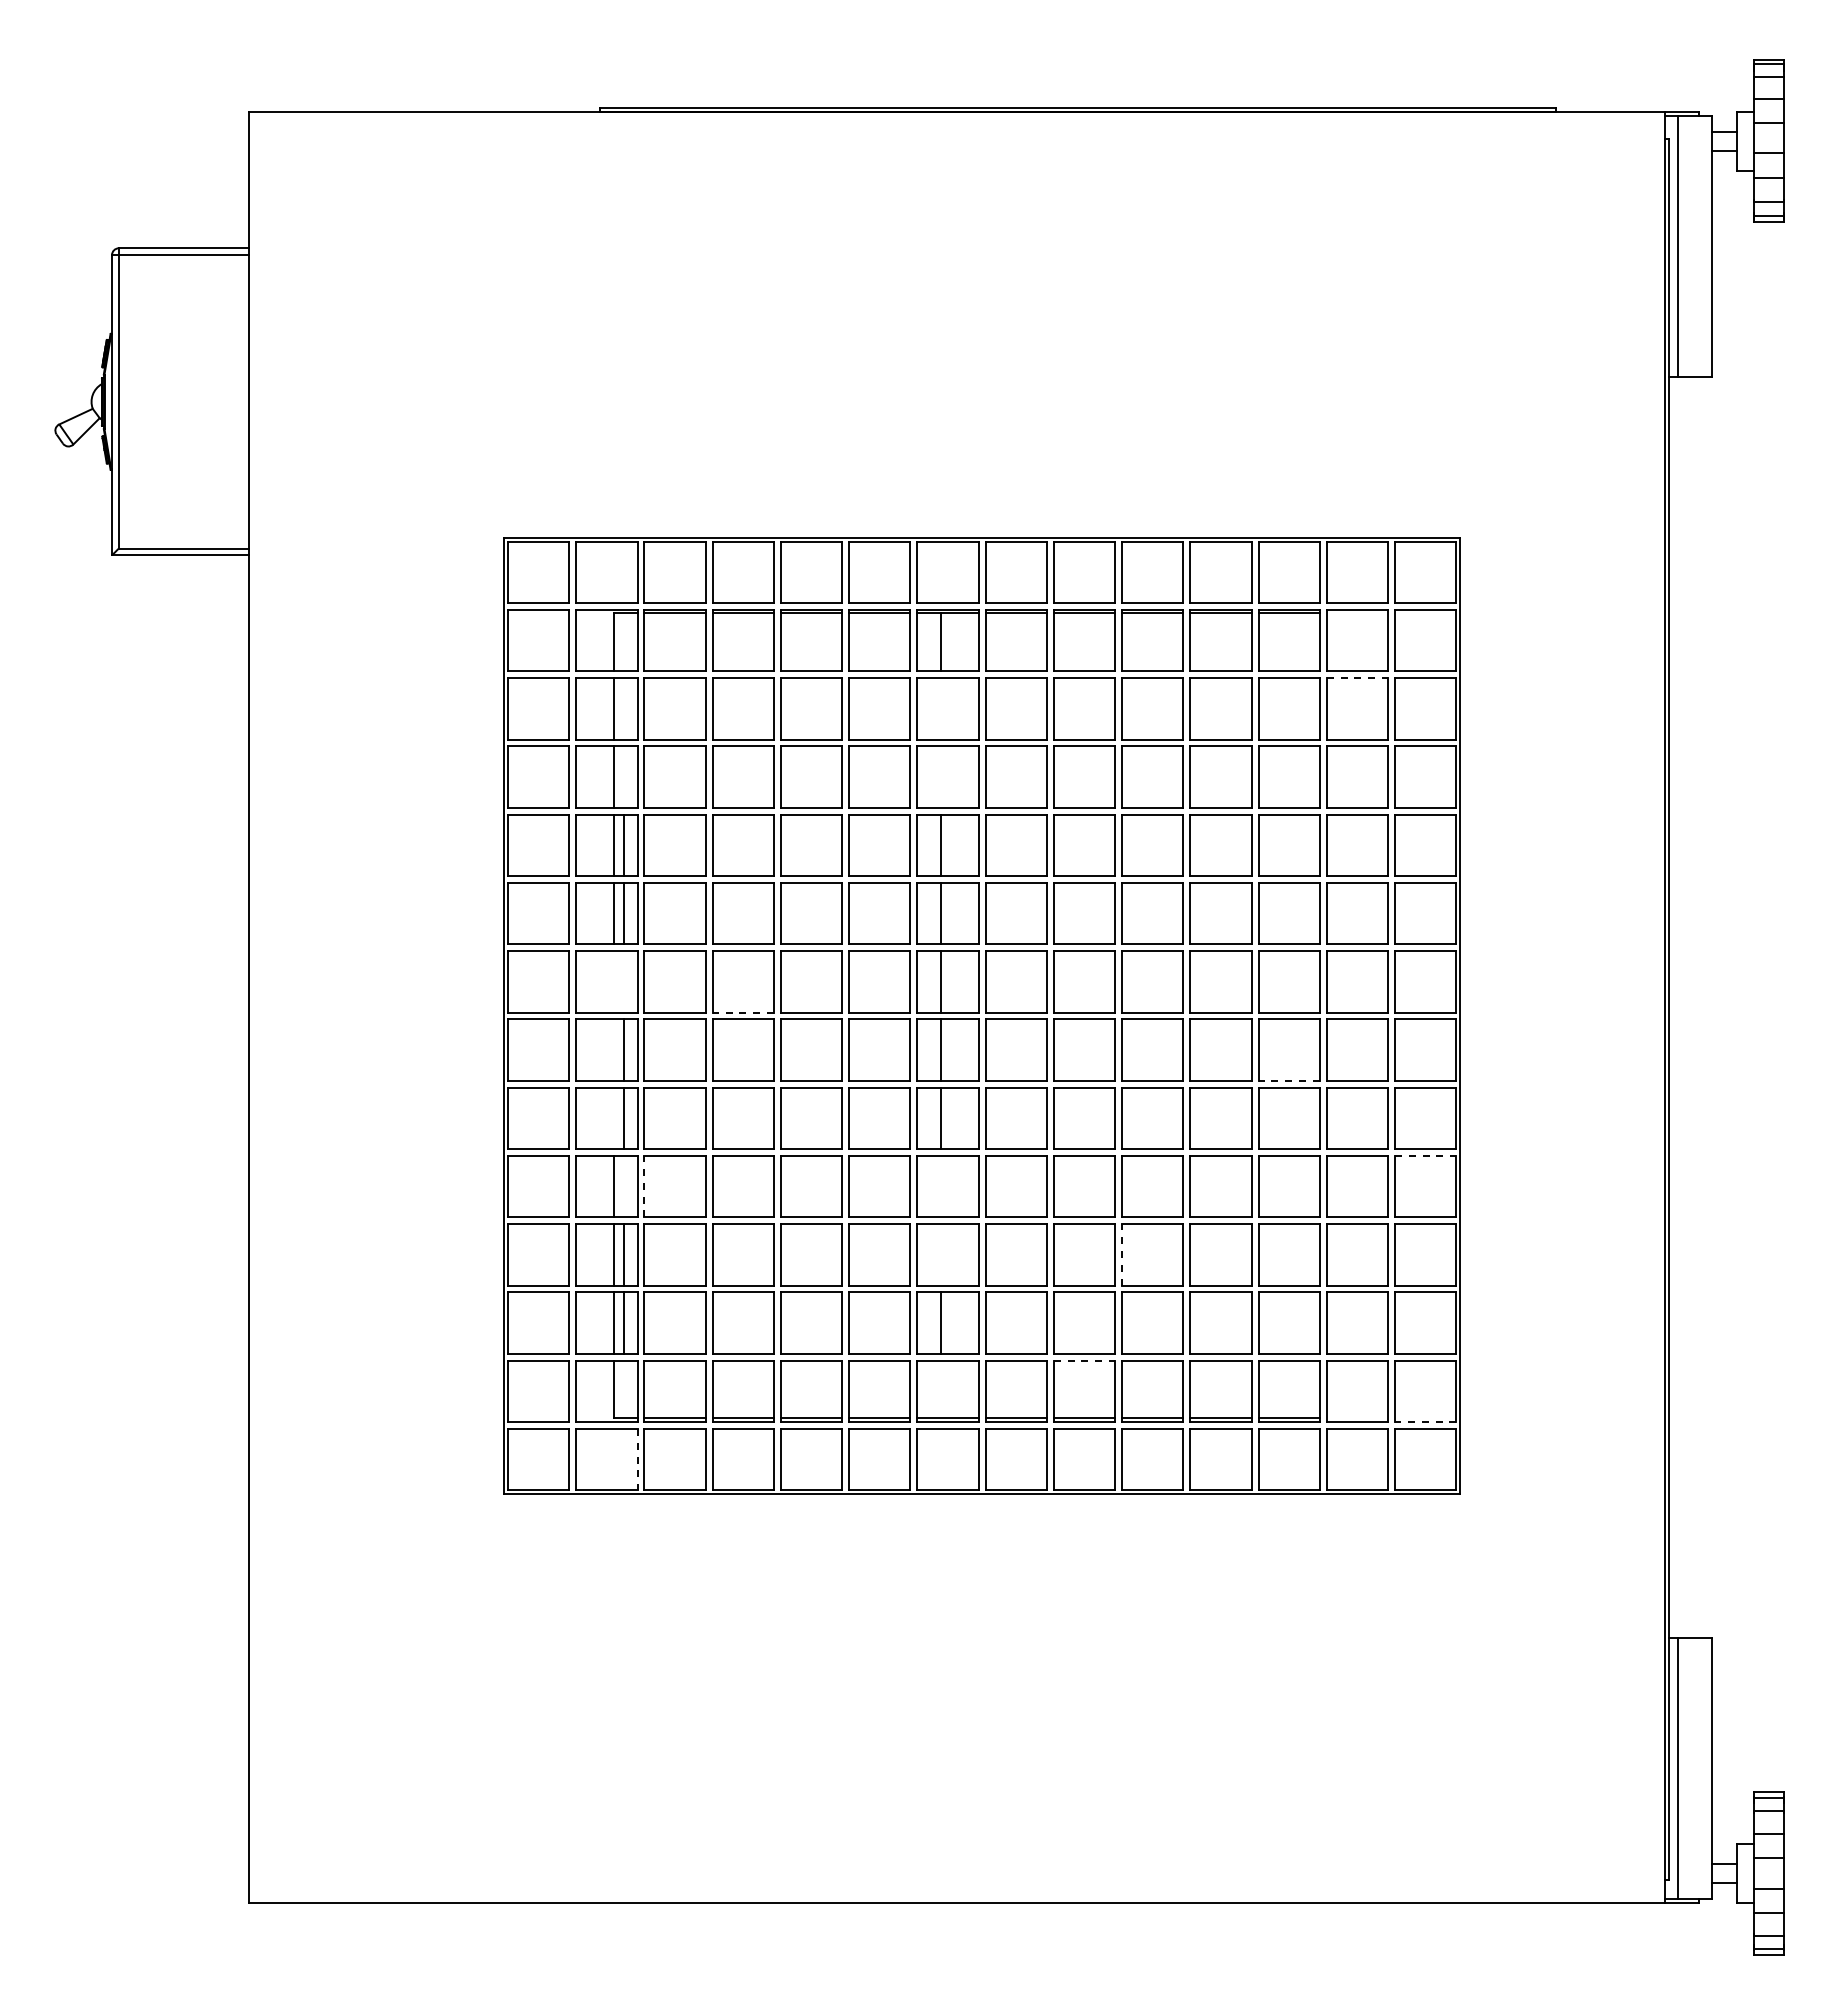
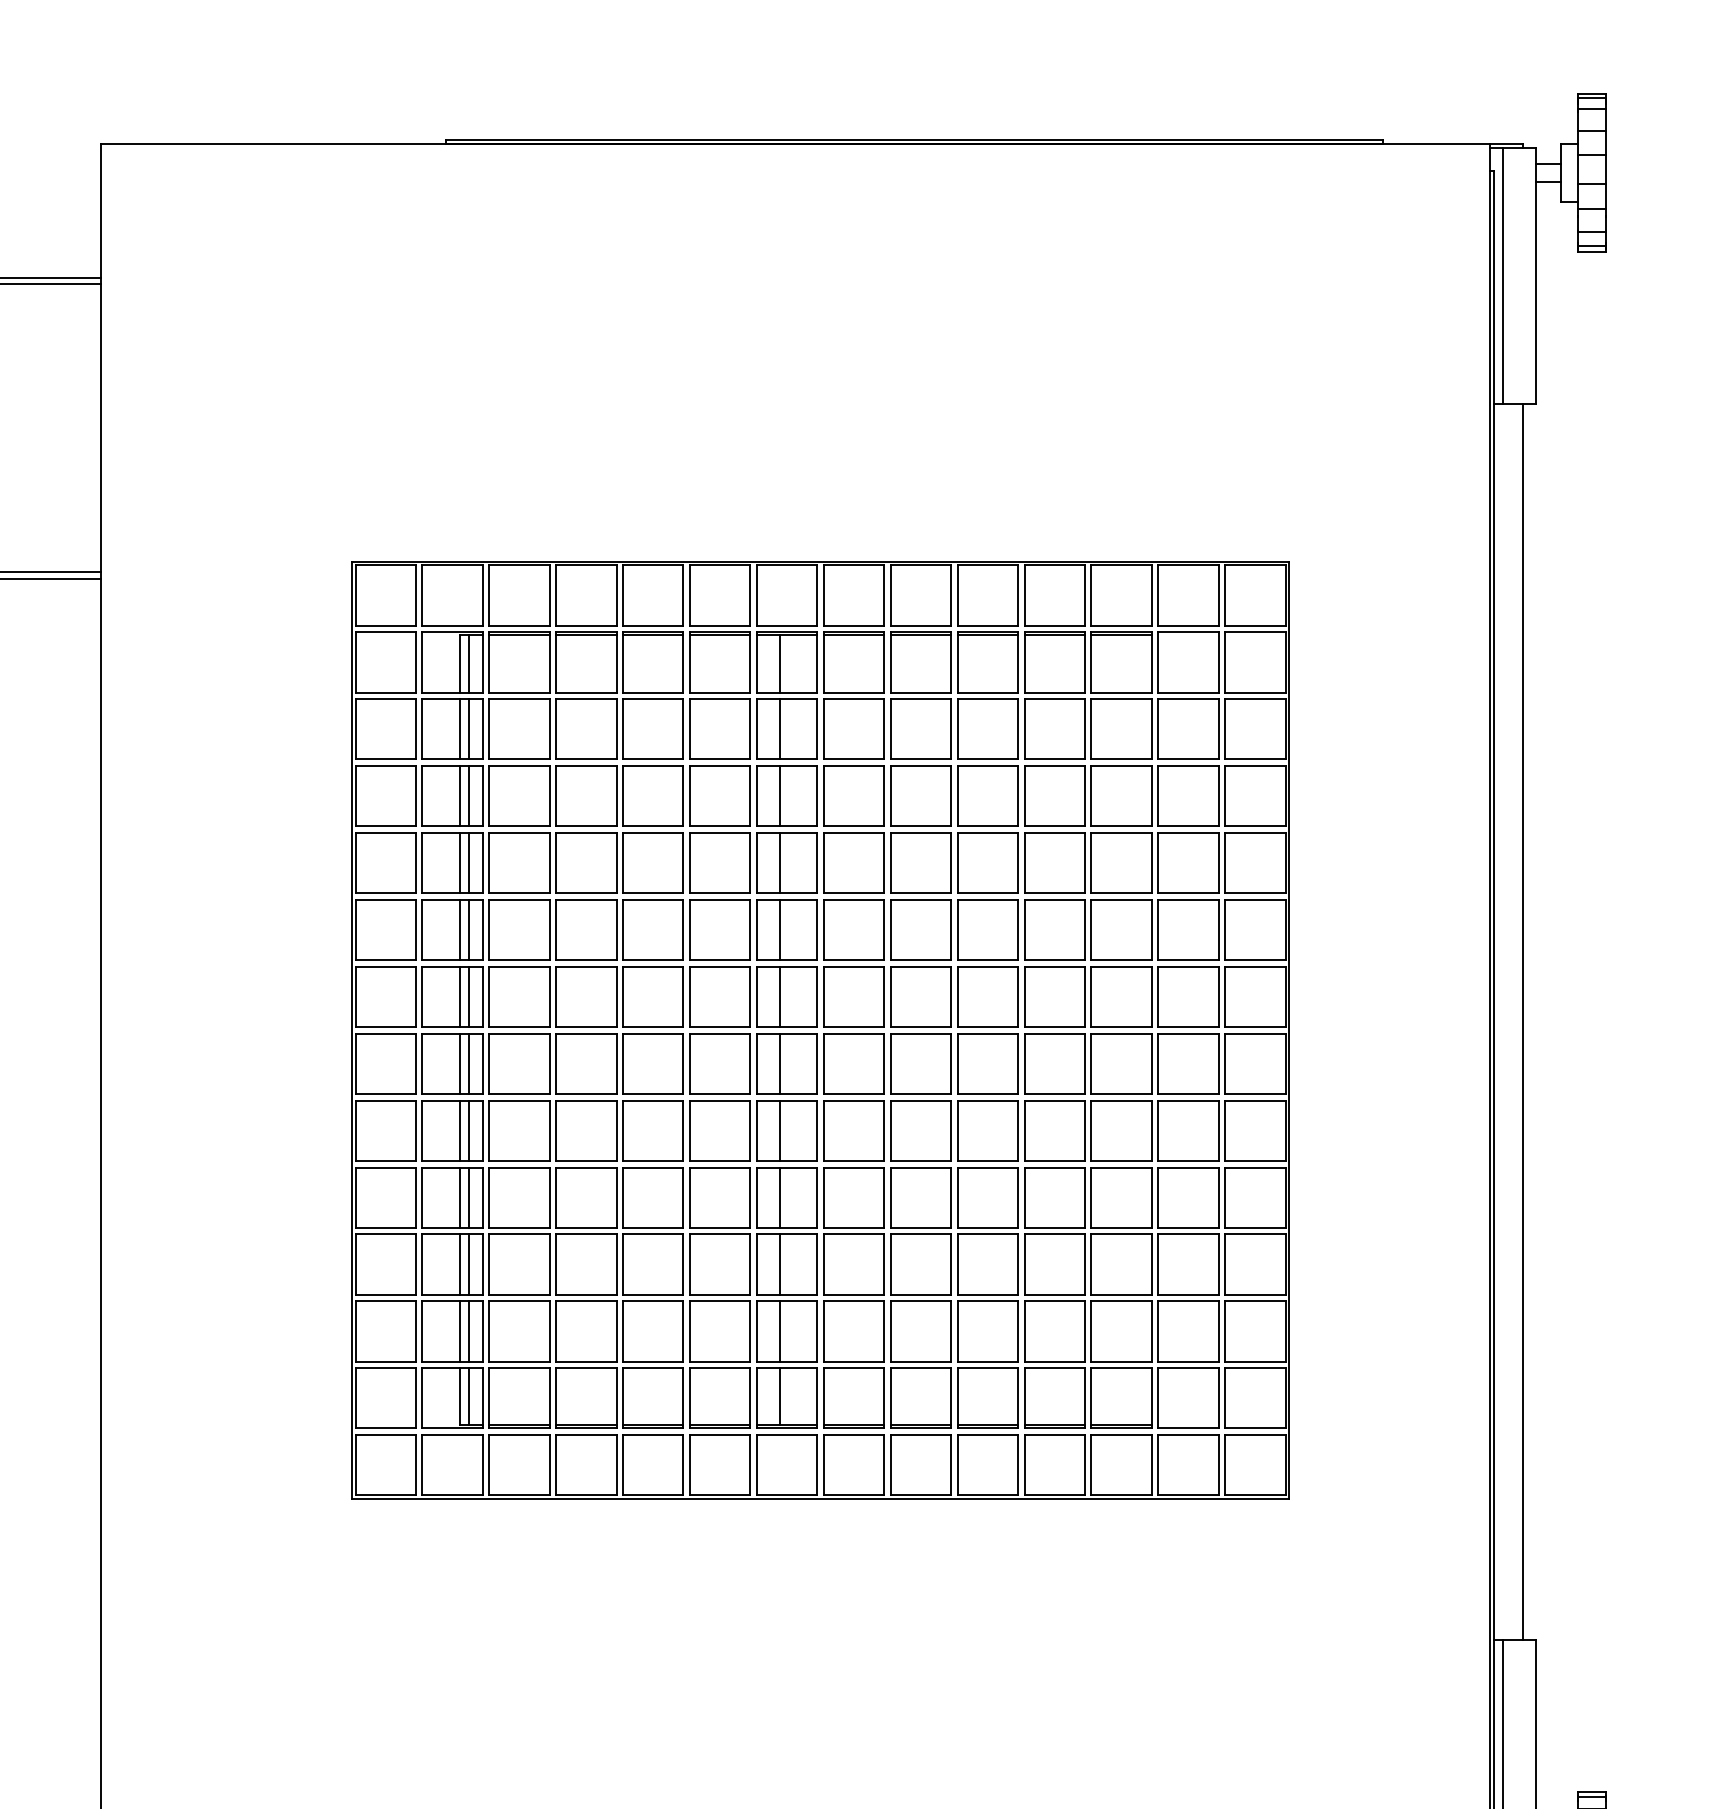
line: (623, 642) -> (468, 664), added
line: (1357, 678) -> (1188, 699), dashed -> solid
line: (623, 708) -> (468, 728), added
line: (940, 708) -> (779, 728), added
line: (623, 776) -> (468, 795), added
line: (940, 776) -> (779, 795), added
line: (614, 981) -> (460, 996), added
line: (623, 981) -> (468, 996), added
line: (1698, 1007) -> (1522, 1021), added
line: (743, 1012) -> (586, 1026), dashed -> solid
line: (614, 1049) -> (460, 1063), added
line: (1289, 1080) -> (1121, 1093), dashed -> solid
line: (614, 1118) -> (460, 1130), added
line: (1425, 1155) -> (1255, 1167), dashed -> solid
line: (623, 1186) -> (468, 1197), added
line: (644, 1186) -> (489, 1197), dashed -> solid
line: (940, 1186) -> (779, 1197), added
line: (940, 1254) -> (779, 1264), added
line: (1122, 1254) -> (958, 1264), dashed -> solid
line: (1084, 1360) -> (920, 1368), dashed -> solid
line: (623, 1389) -> (468, 1396), added
line: (940, 1389) -> (779, 1396), added
line: (1425, 1422) -> (1255, 1428), dashed -> solid
line: (637, 1459) -> (482, 1465), dashed -> solid

